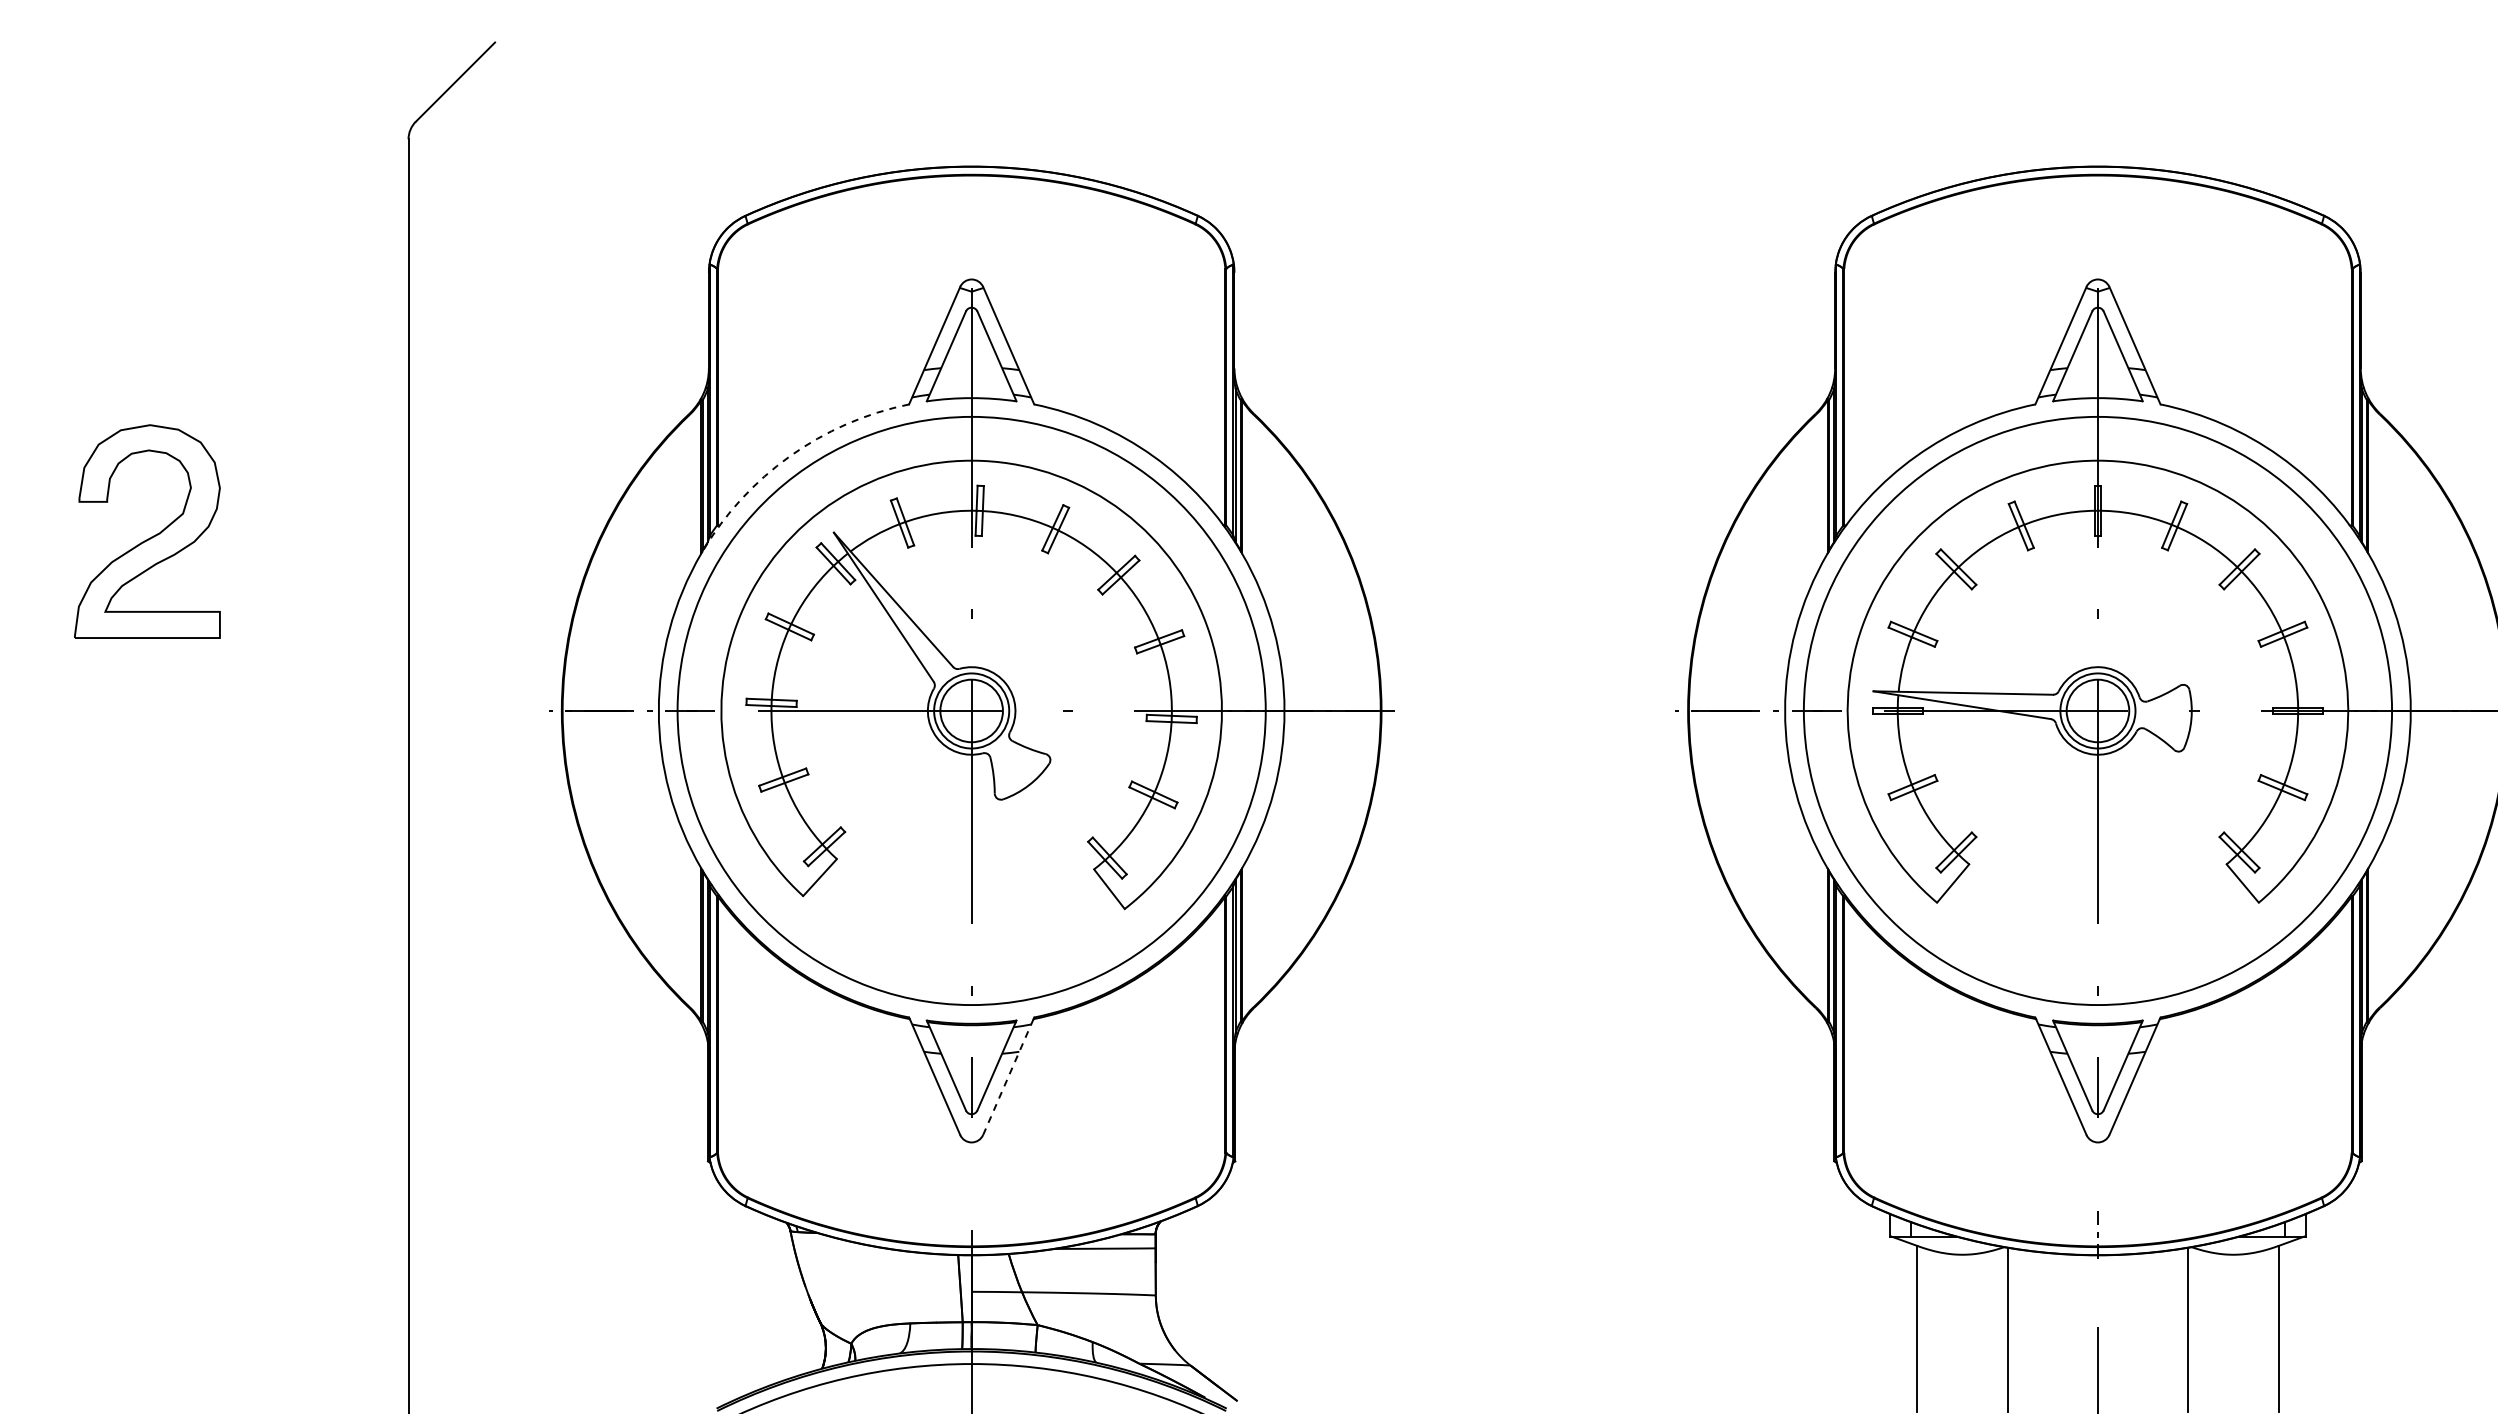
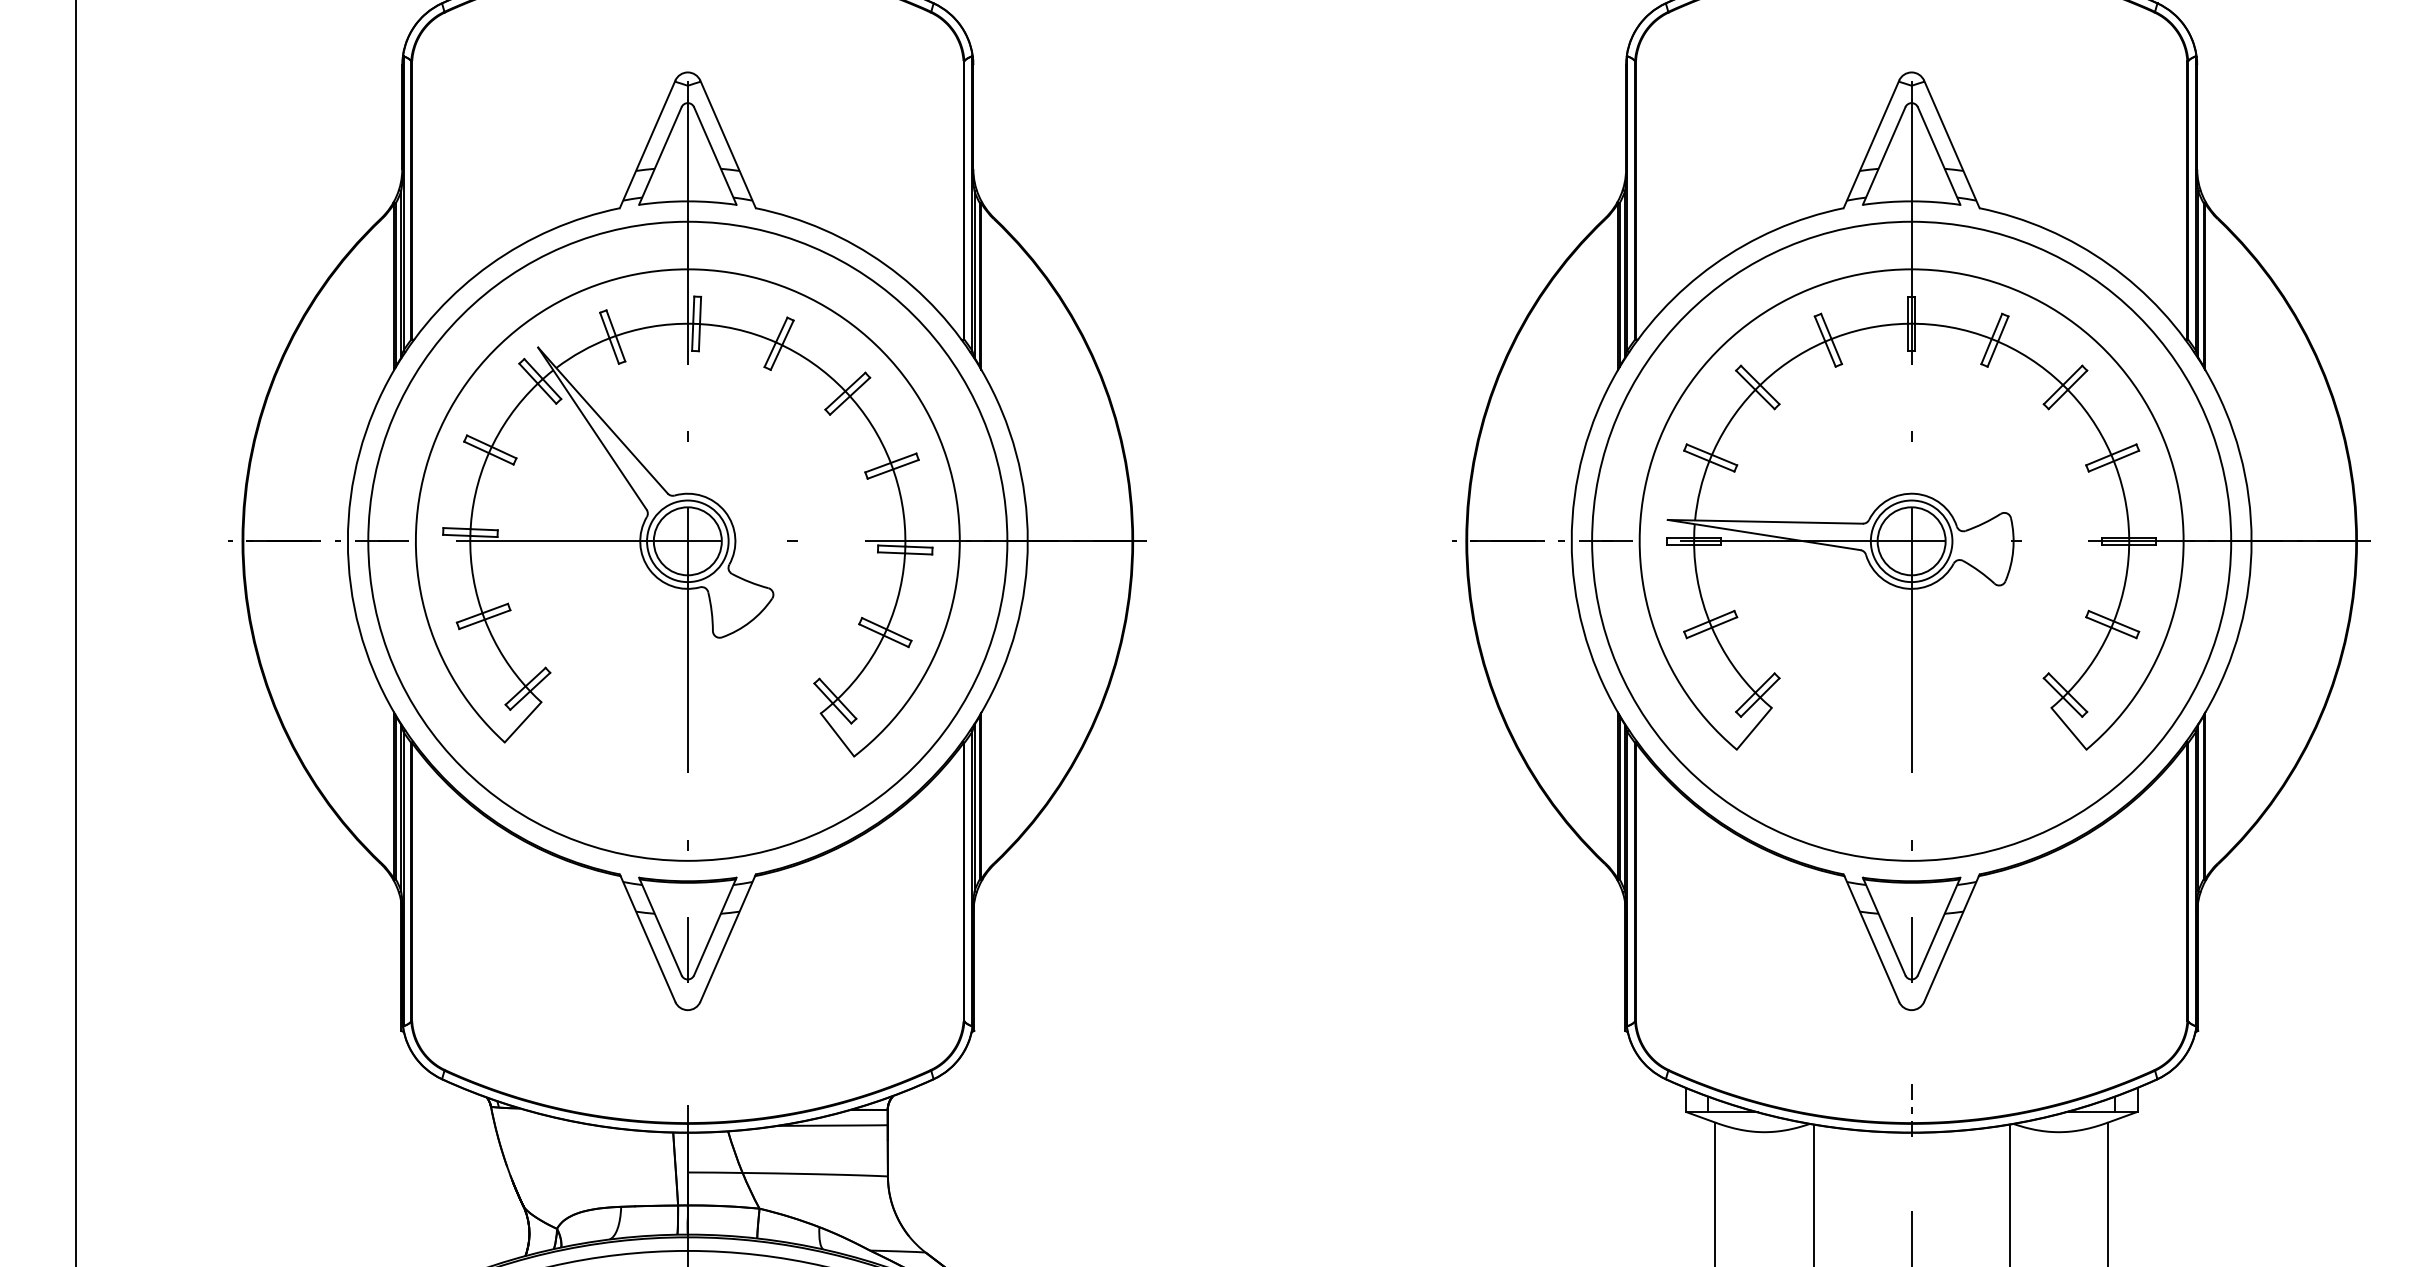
arc: (789, 456) -> (489, 264), dashed -> solid
line: (1008, 1077) -> (727, 939), dashed -> solid

